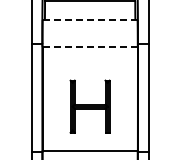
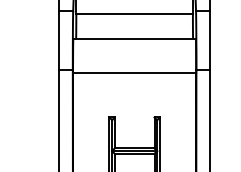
line: (89, 19) -> (133, 38), dashed -> solid
line: (90, 46) -> (135, 73), dashed -> solid

